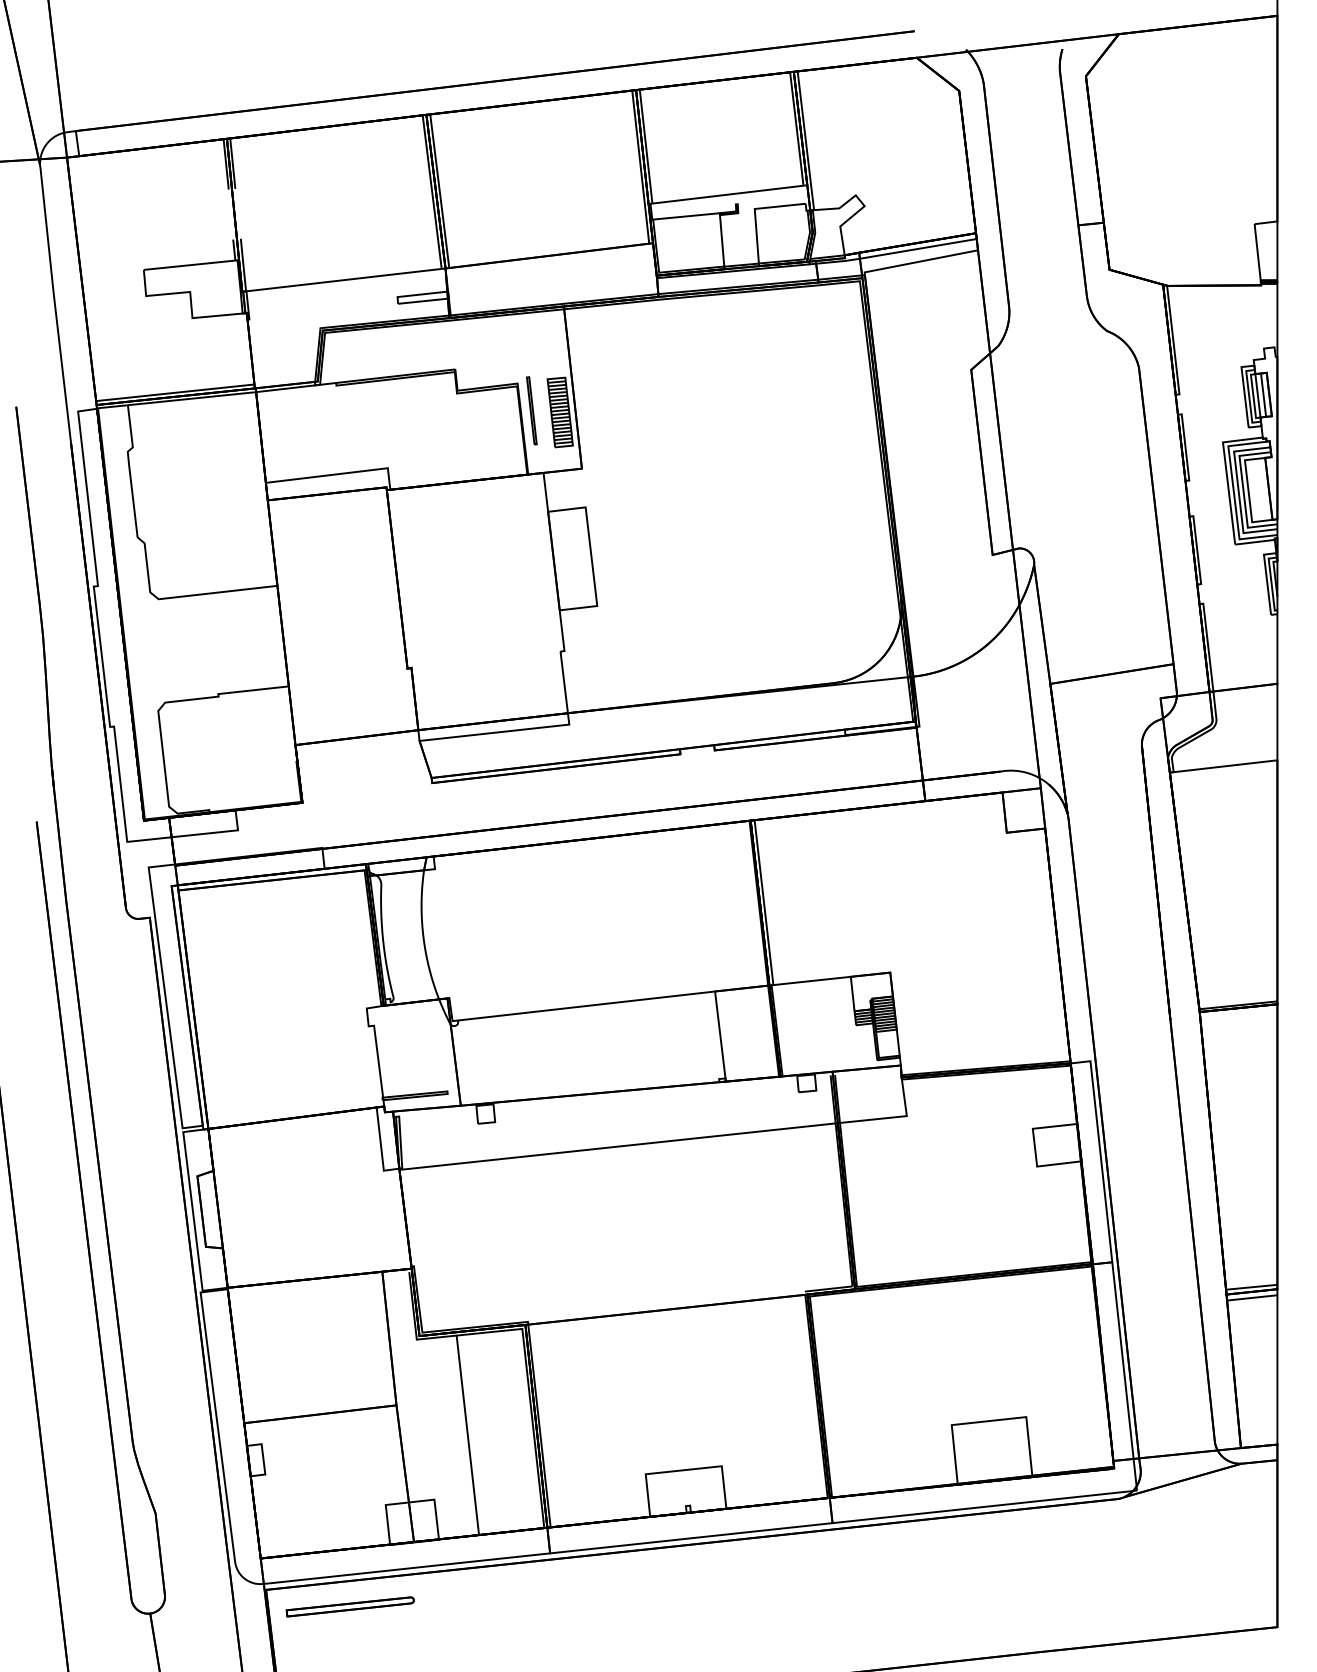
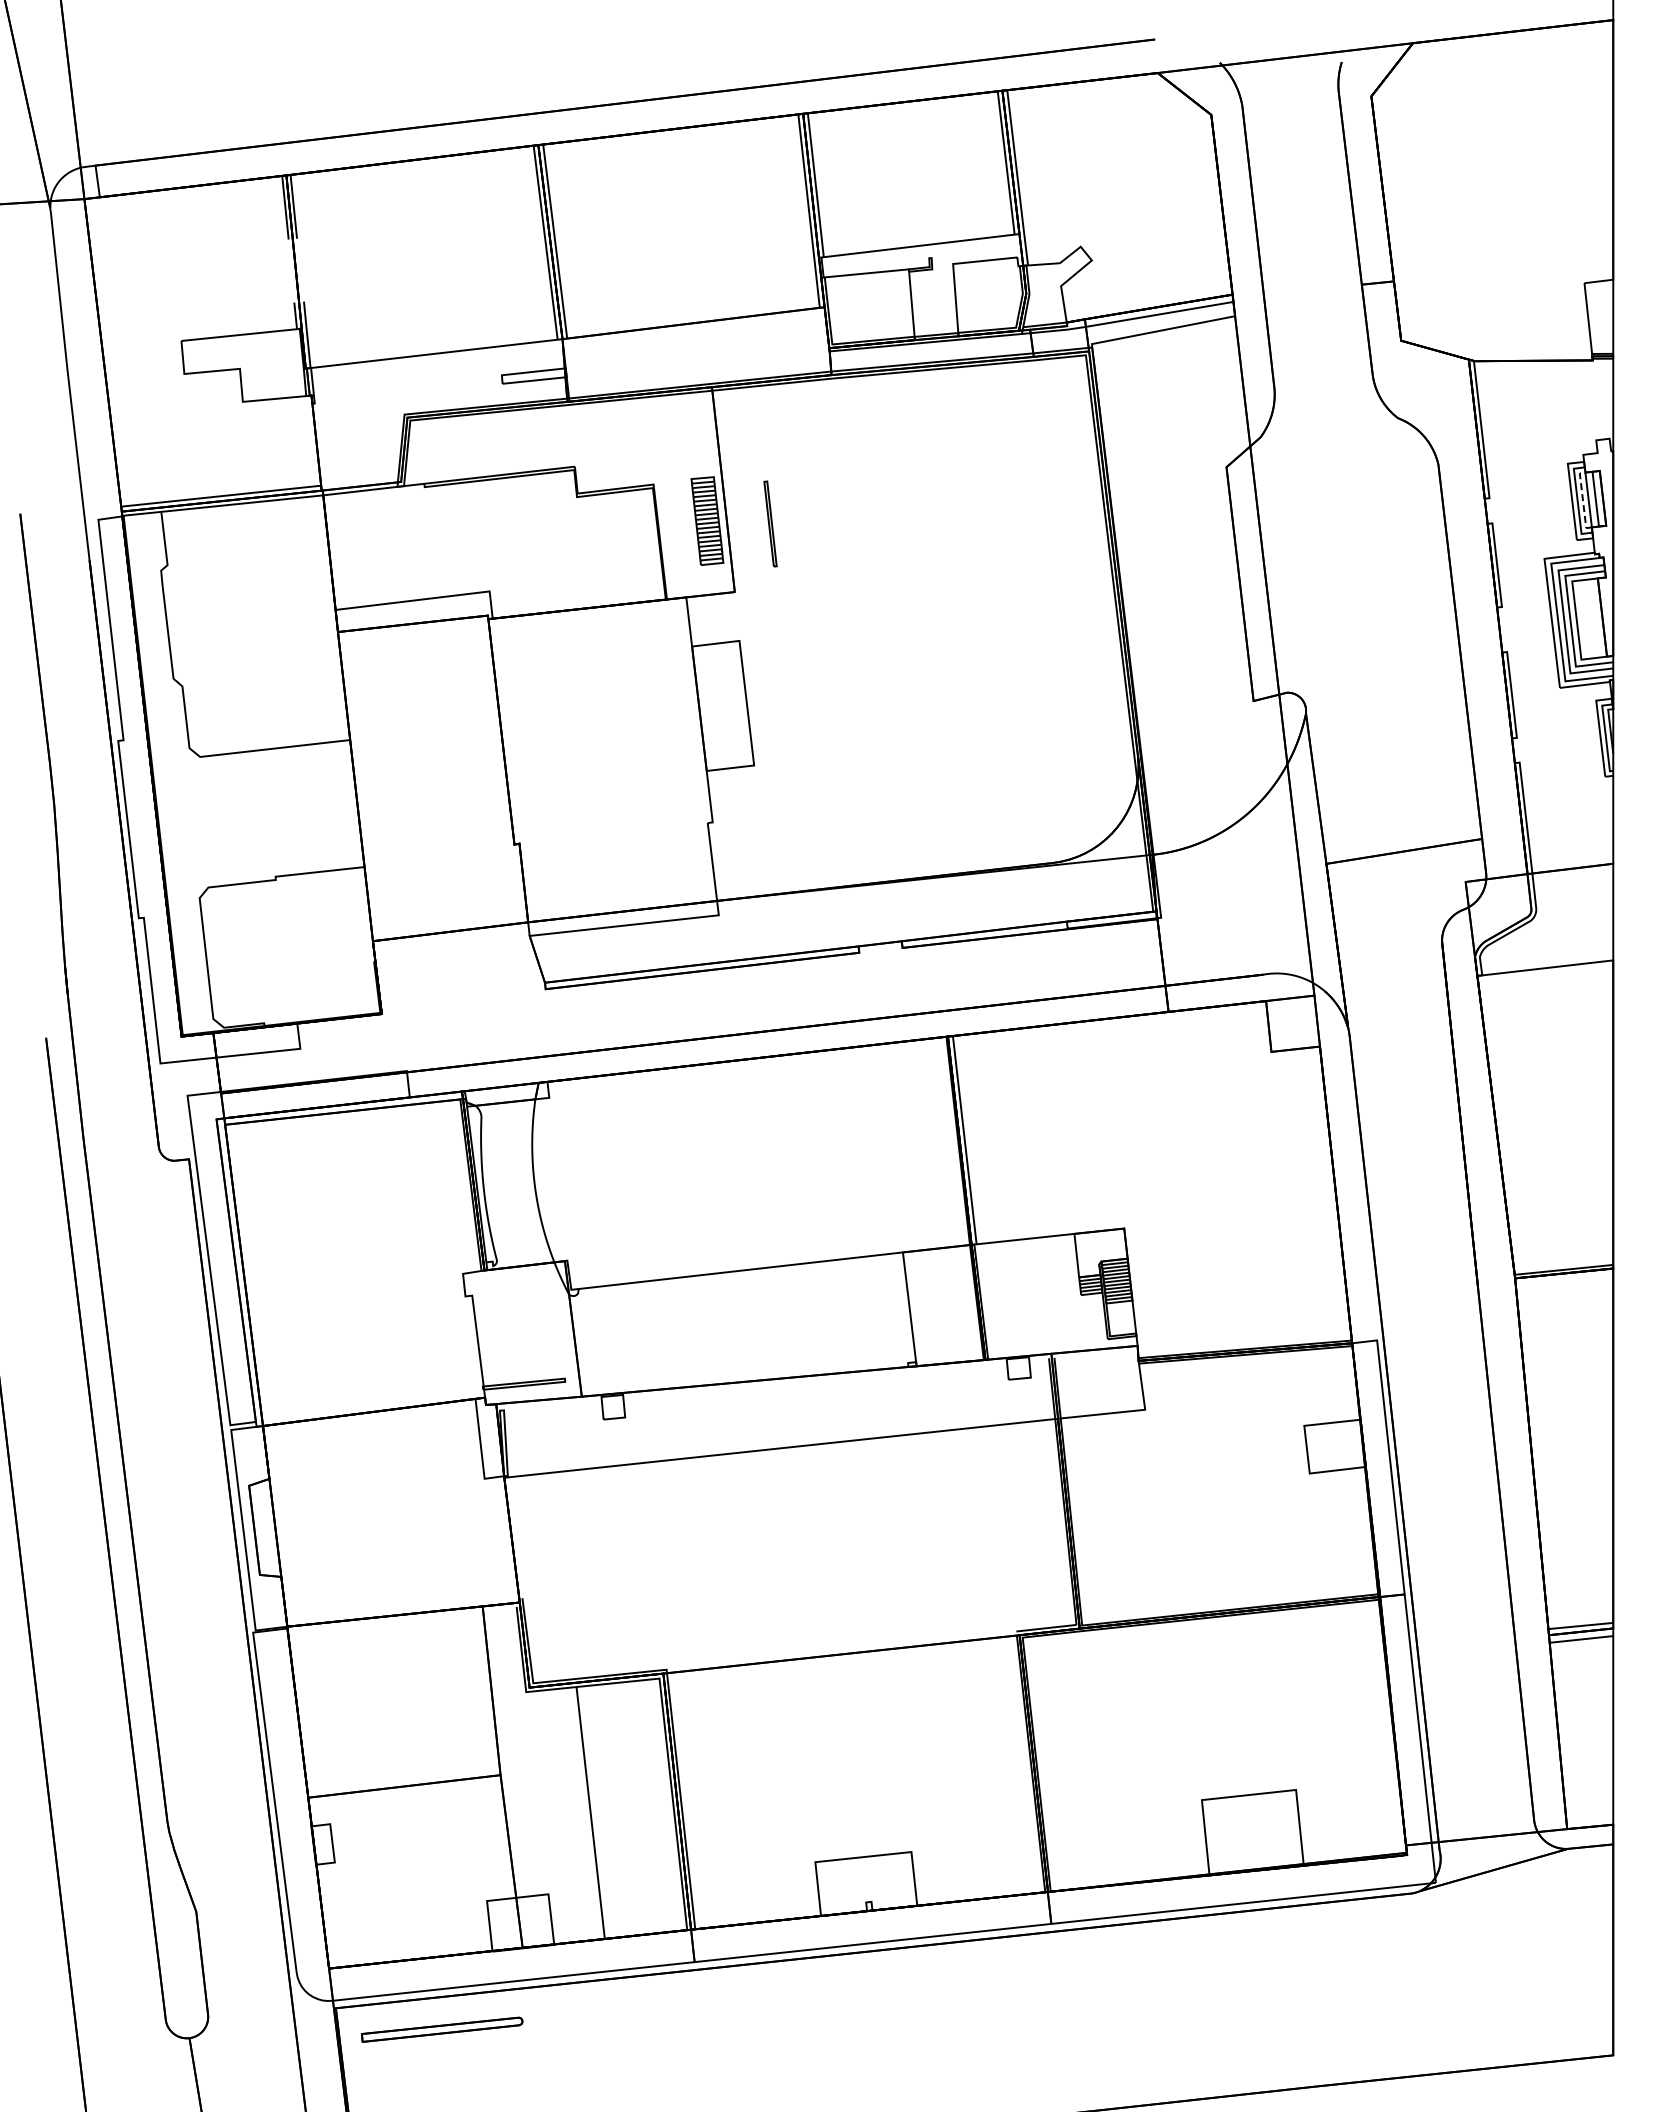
line: (1253, 396) -> (1583, 500), solid -> dashed
part: (531, 410) -> (770, 523), moved

